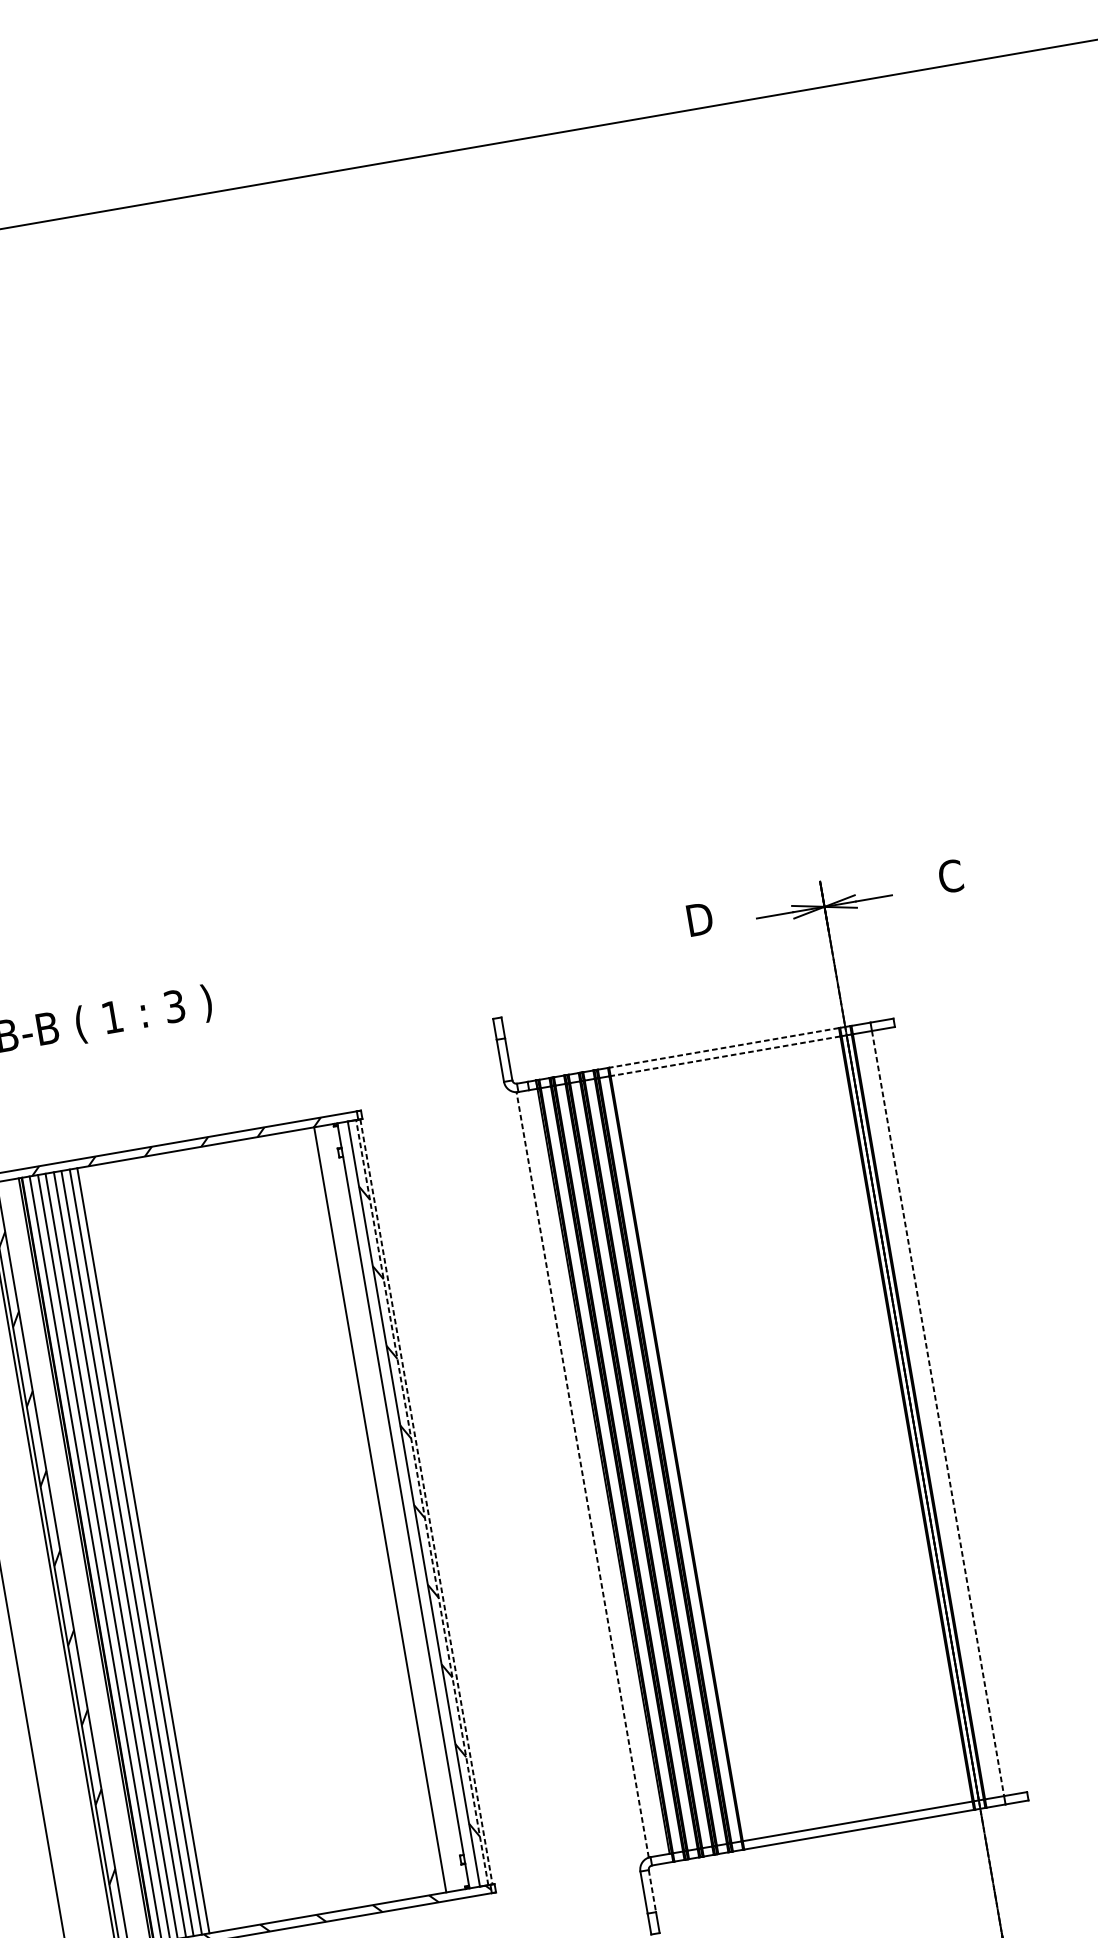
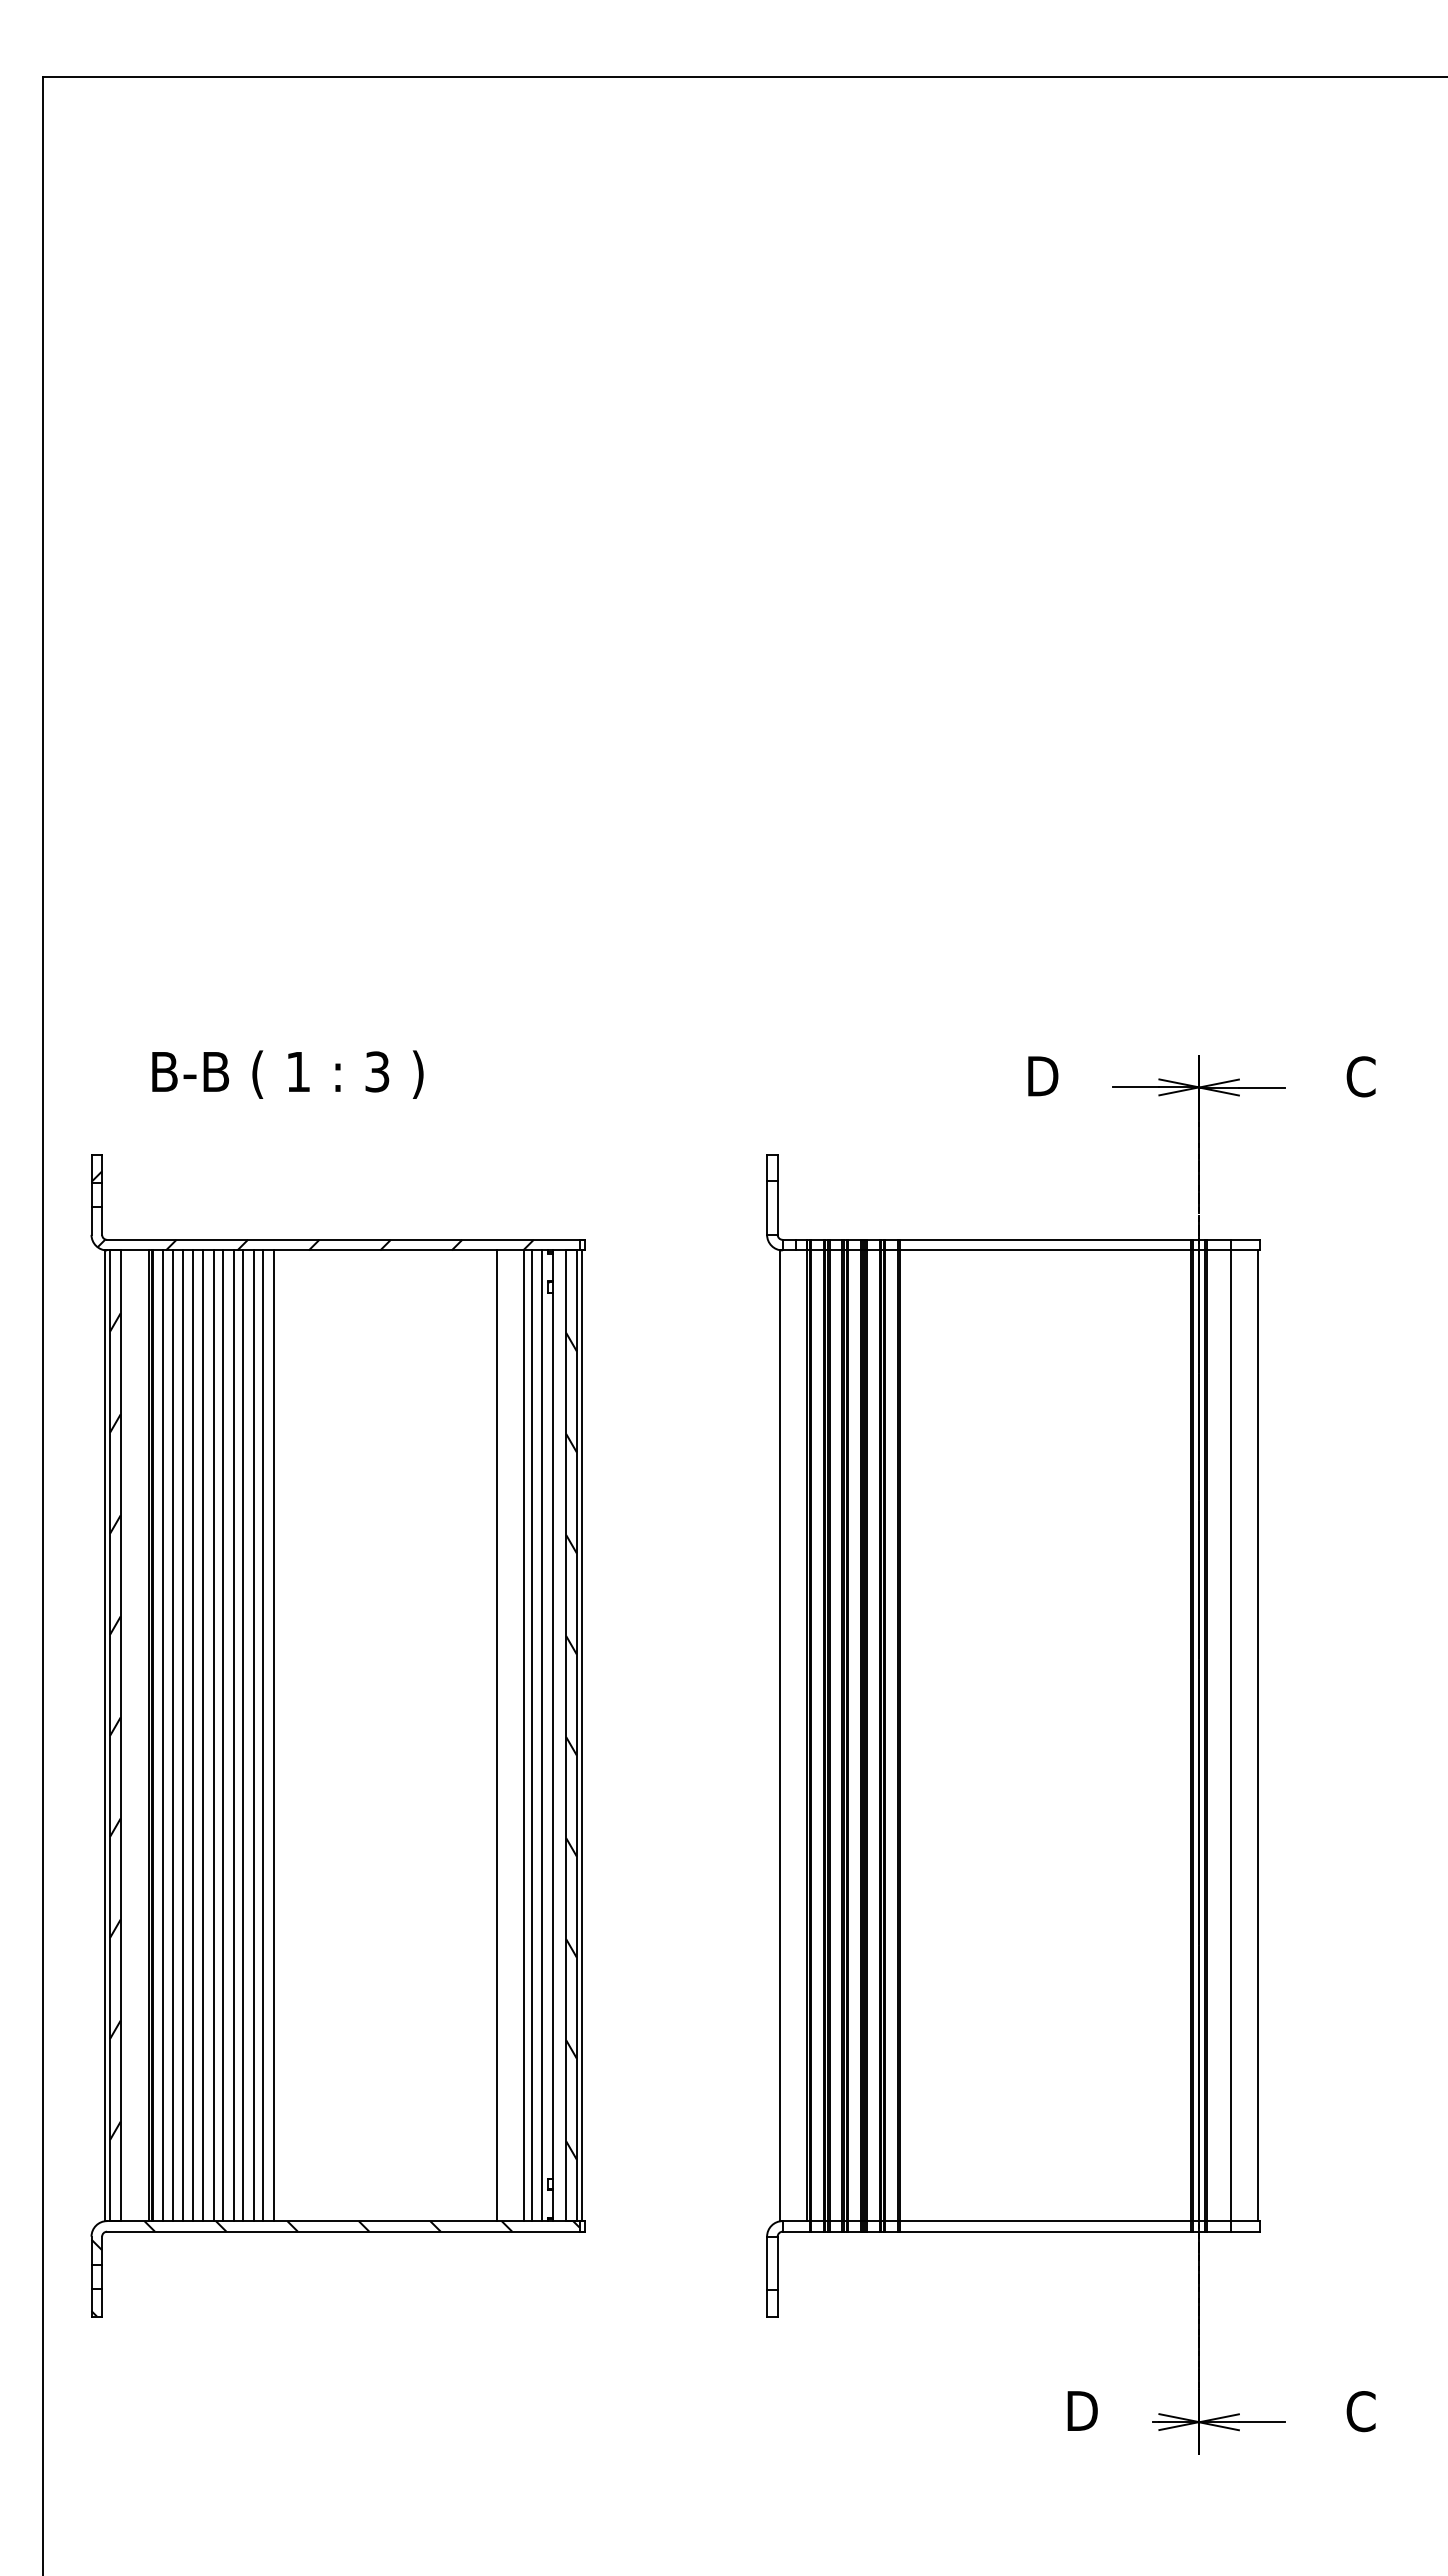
line: (724, 1047) -> (1045, 1239), dashed -> solid
line: (725, 1056) -> (1045, 1250), dashed -> solid
line: (958, 1409) -> (1257, 1735), added
line: (938, 1414) -> (1231, 1736), dashed -> solid
line: (582, 1474) -> (780, 1735), dashed -> solid
line: (421, 1502) -> (576, 1735), dashed -> solid
line: (426, 1502) -> (582, 1736), dashed -> solid
line: (394, 1507) -> (541, 1735), added
line: (387, 1508) -> (532, 1735), added
line: (359, 1513) -> (497, 1735), added
line: (183, 1543) -> (273, 1735), added
line: (175, 1545) -> (263, 1735), added
line: (167, 1546) -> (253, 1735), added
line: (159, 1547) -> (243, 1735), added
line: (151, 1549) -> (233, 1735), added
line: (652, 1891) -> (777, 2263), dashed -> solid

